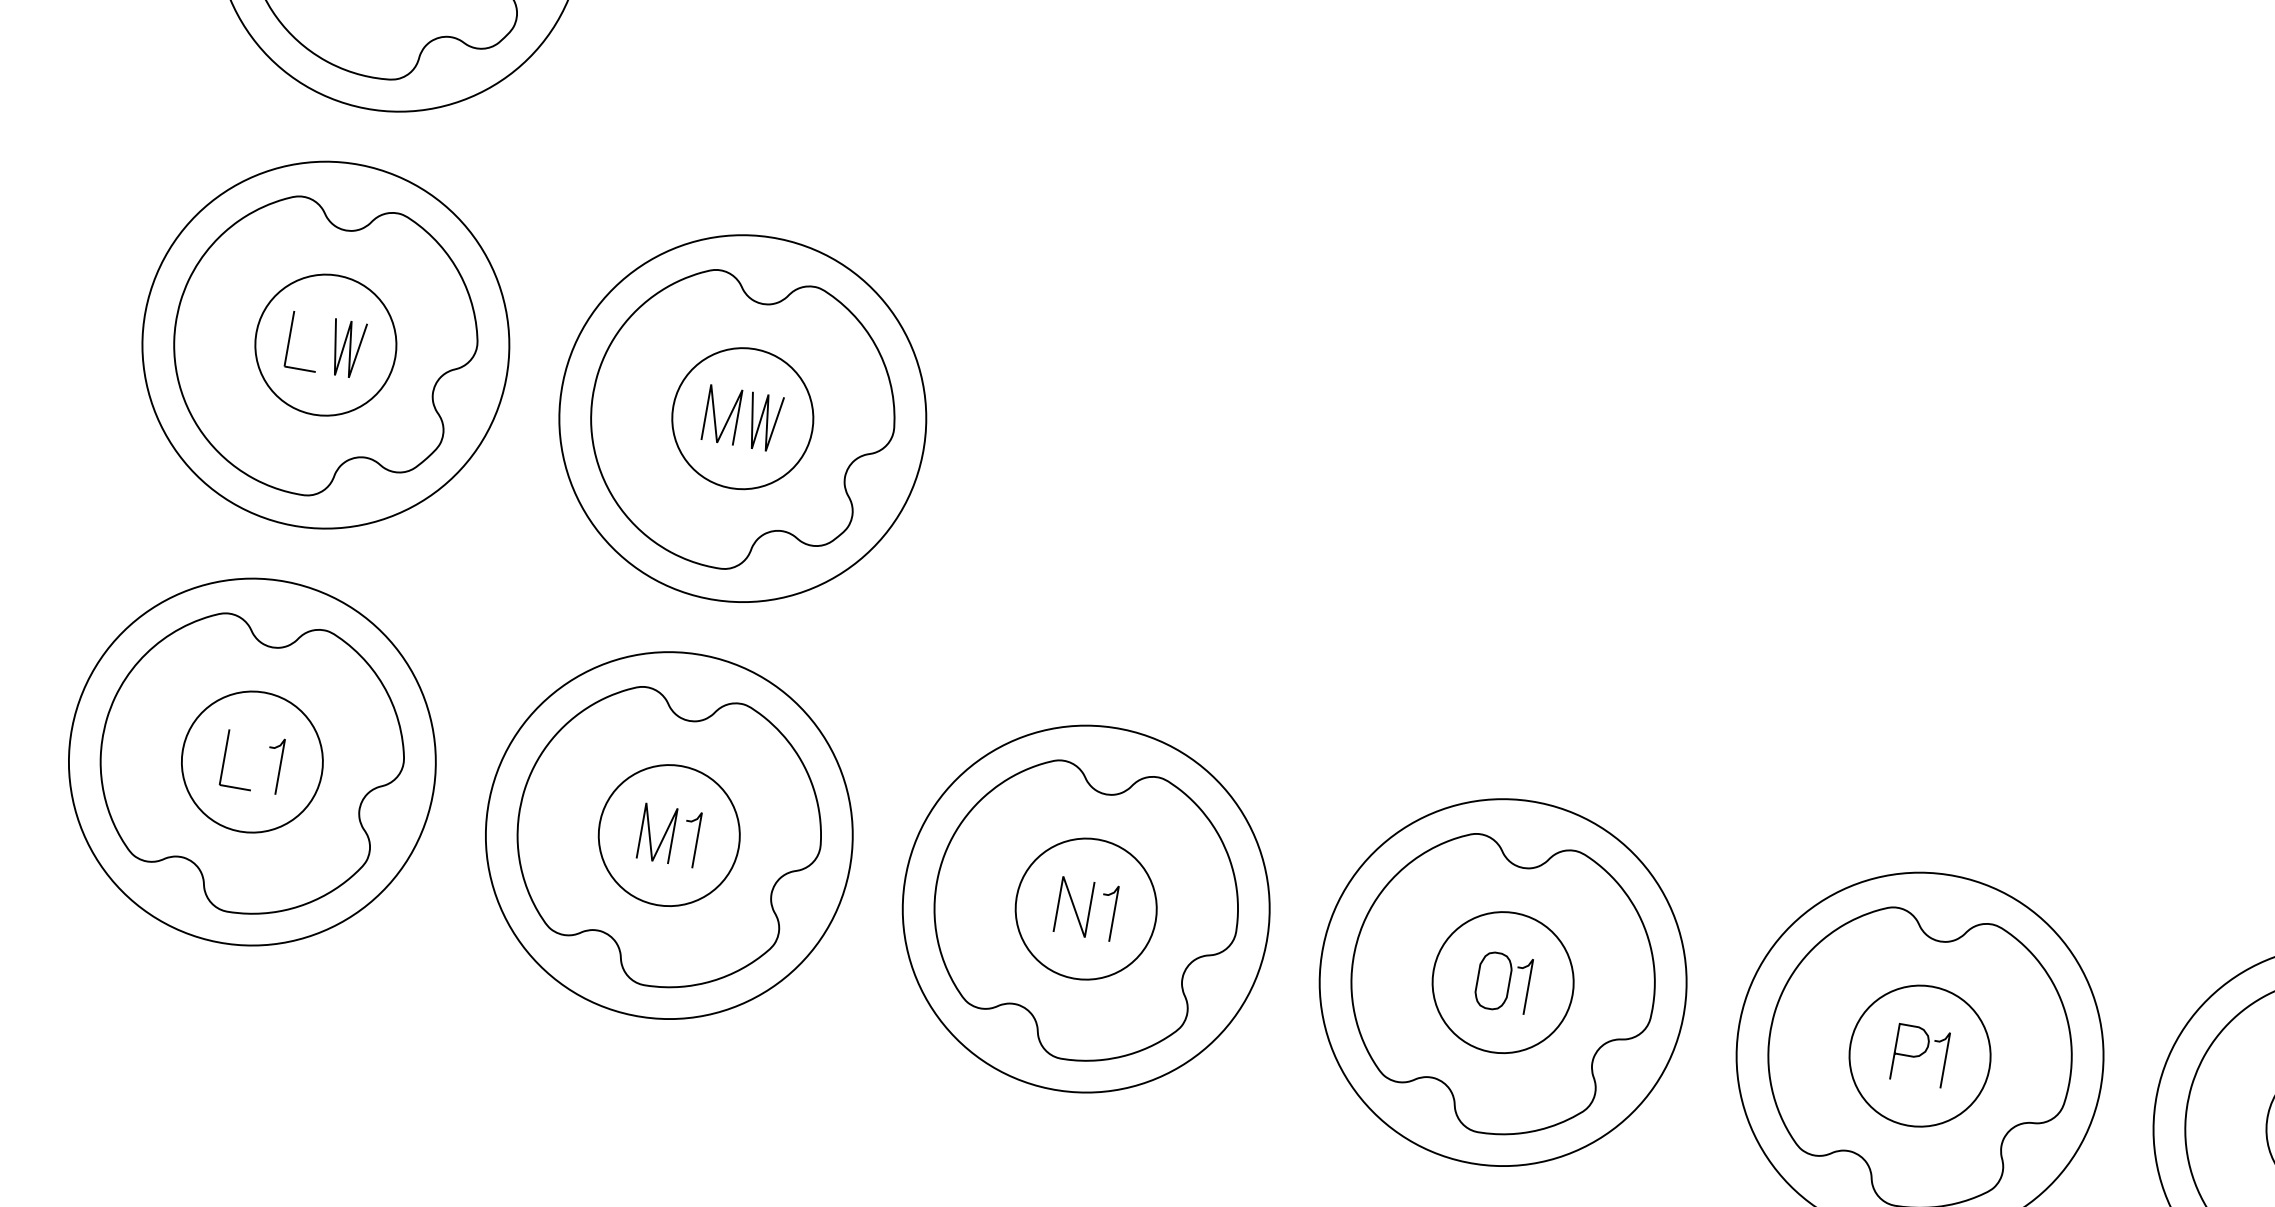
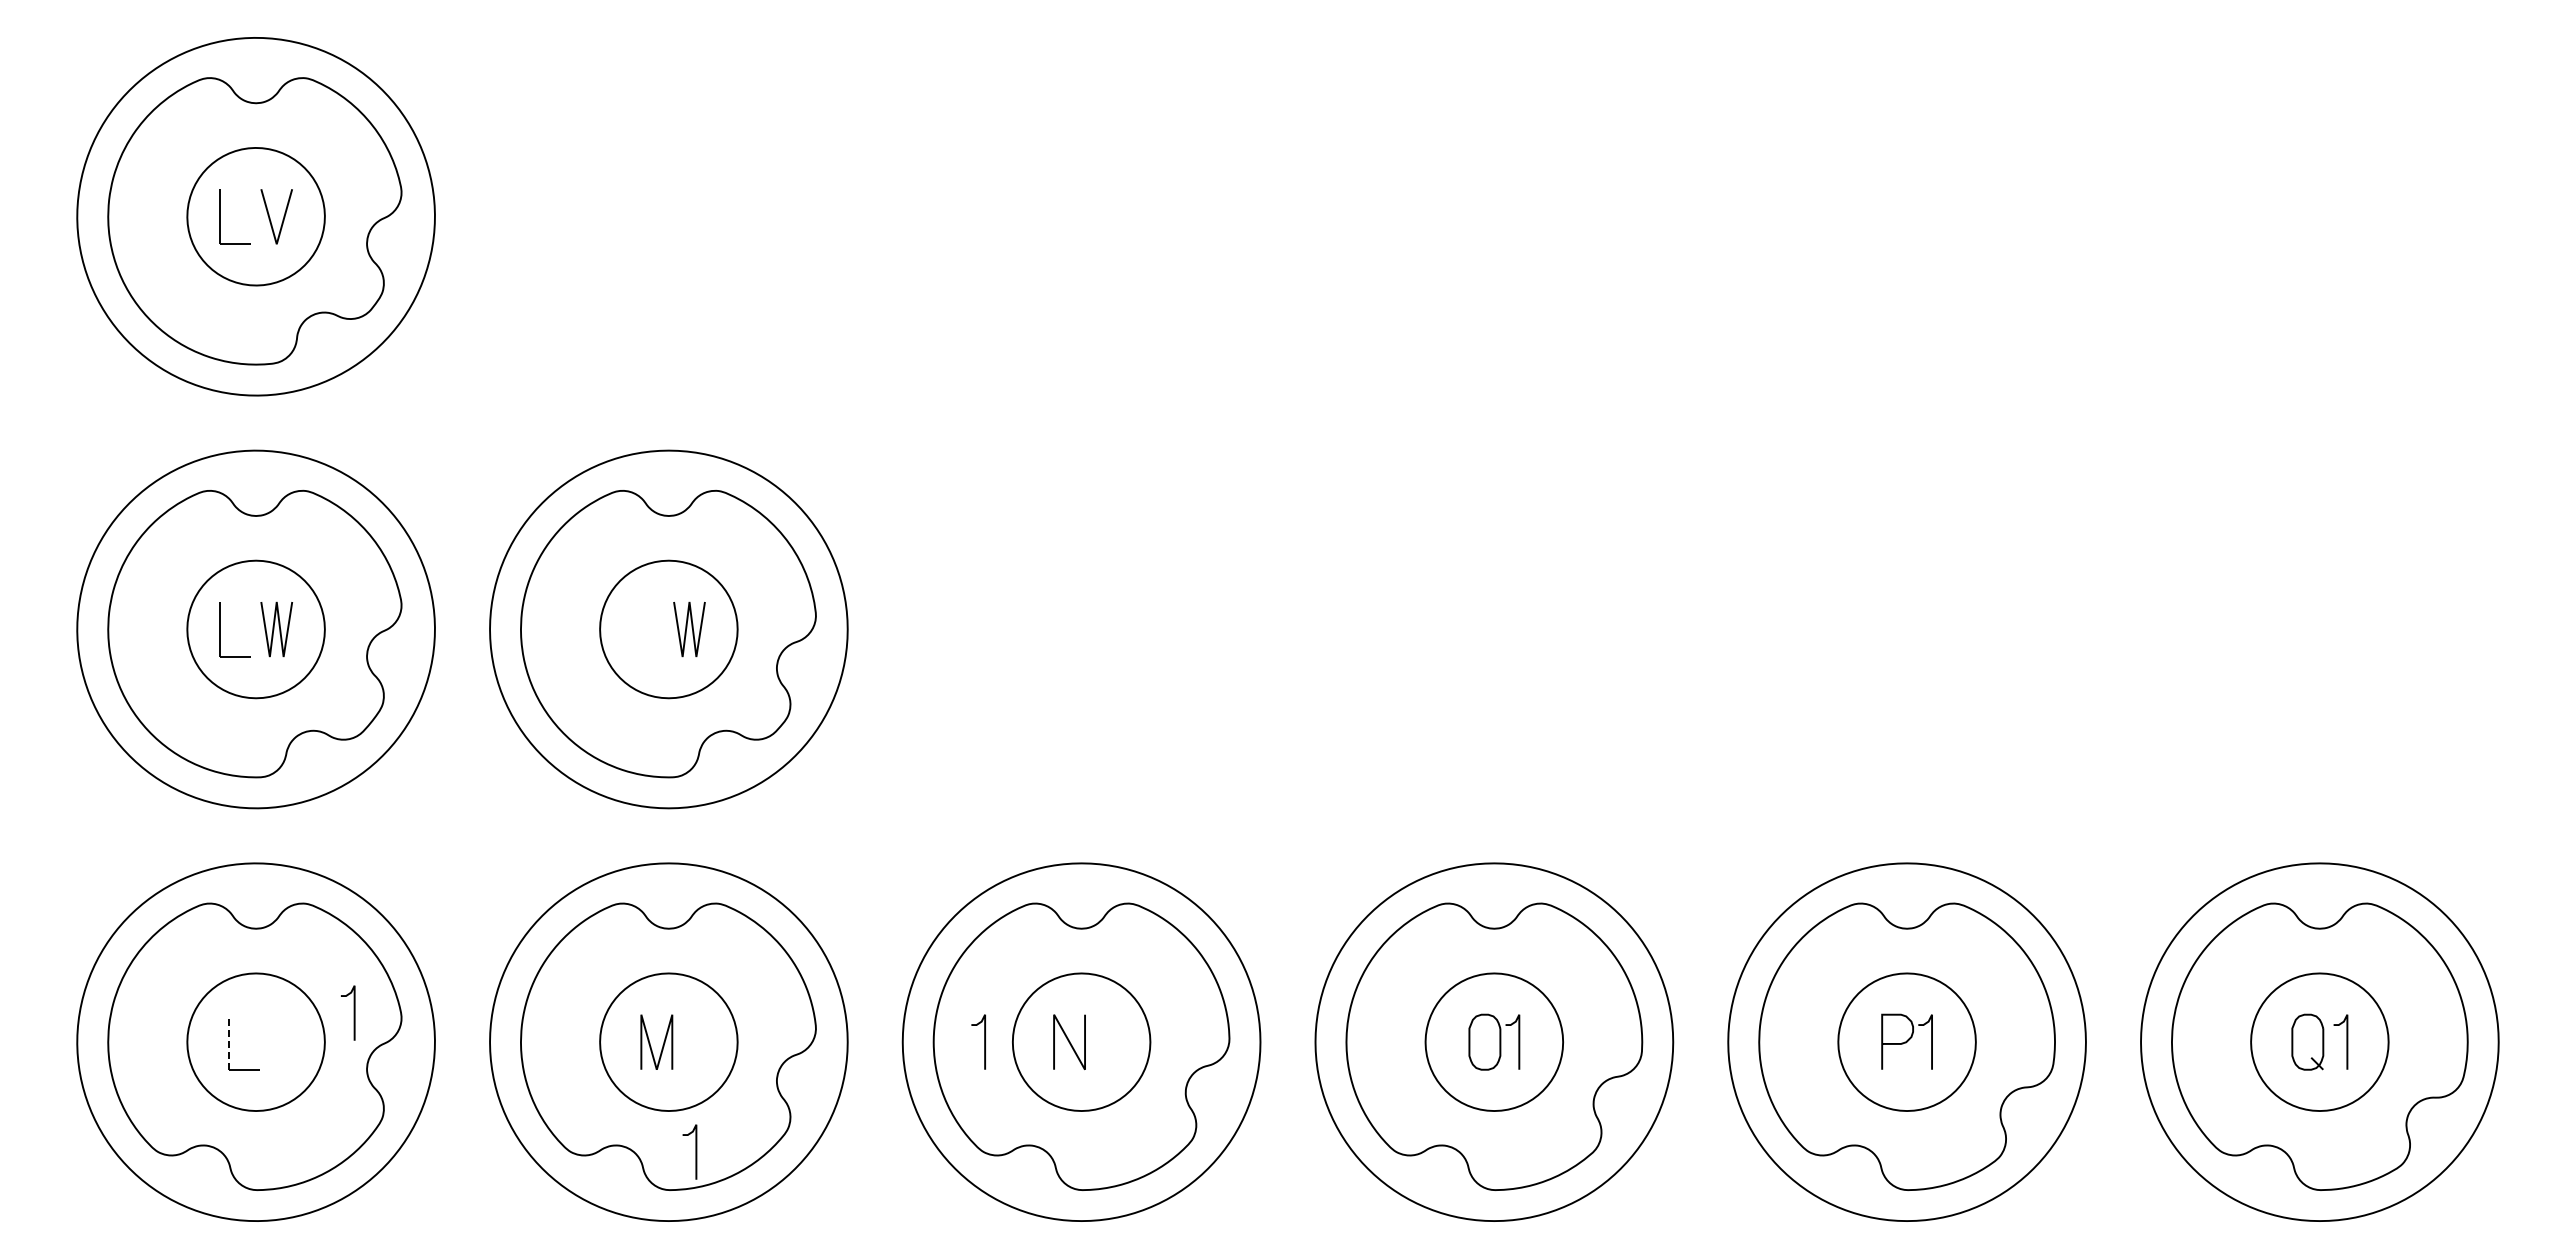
line: (715, 417) -> (642, 632), removed
line: (224, 757) -> (228, 1042), solid -> dashed
curve: (279, 766) -> (353, 1012), moved
curve: (696, 839) -> (695, 1151), moved
curve: (1113, 913) -> (984, 1041), moved

